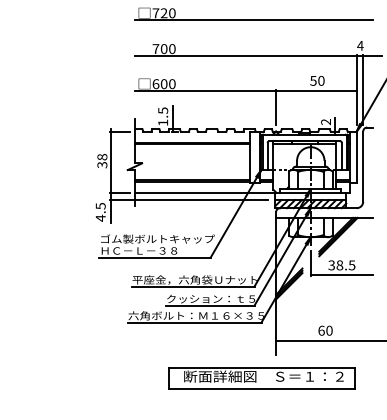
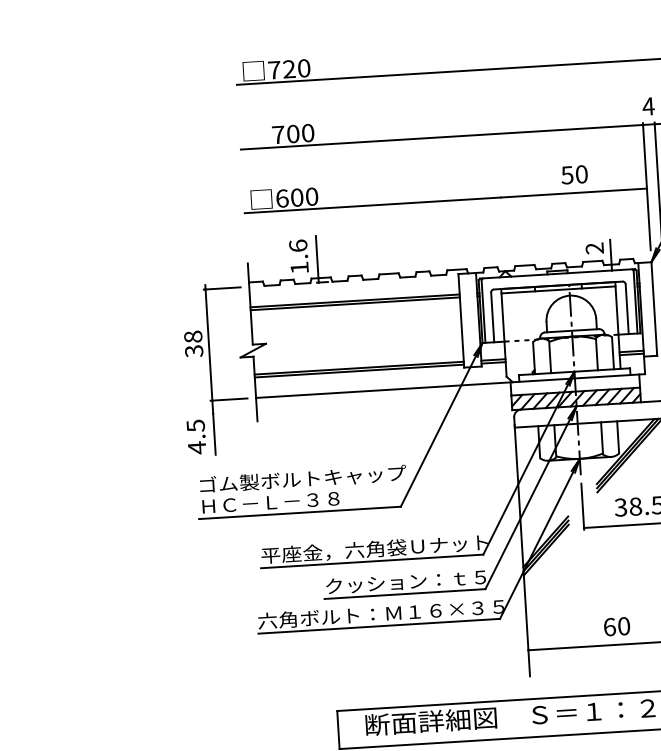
line: (276, 106) -> (503, 225), removed
text: (163, 110) -> (298, 245), 1.5 -> 1.6
line: (188, 200) -> (354, 405), removed

